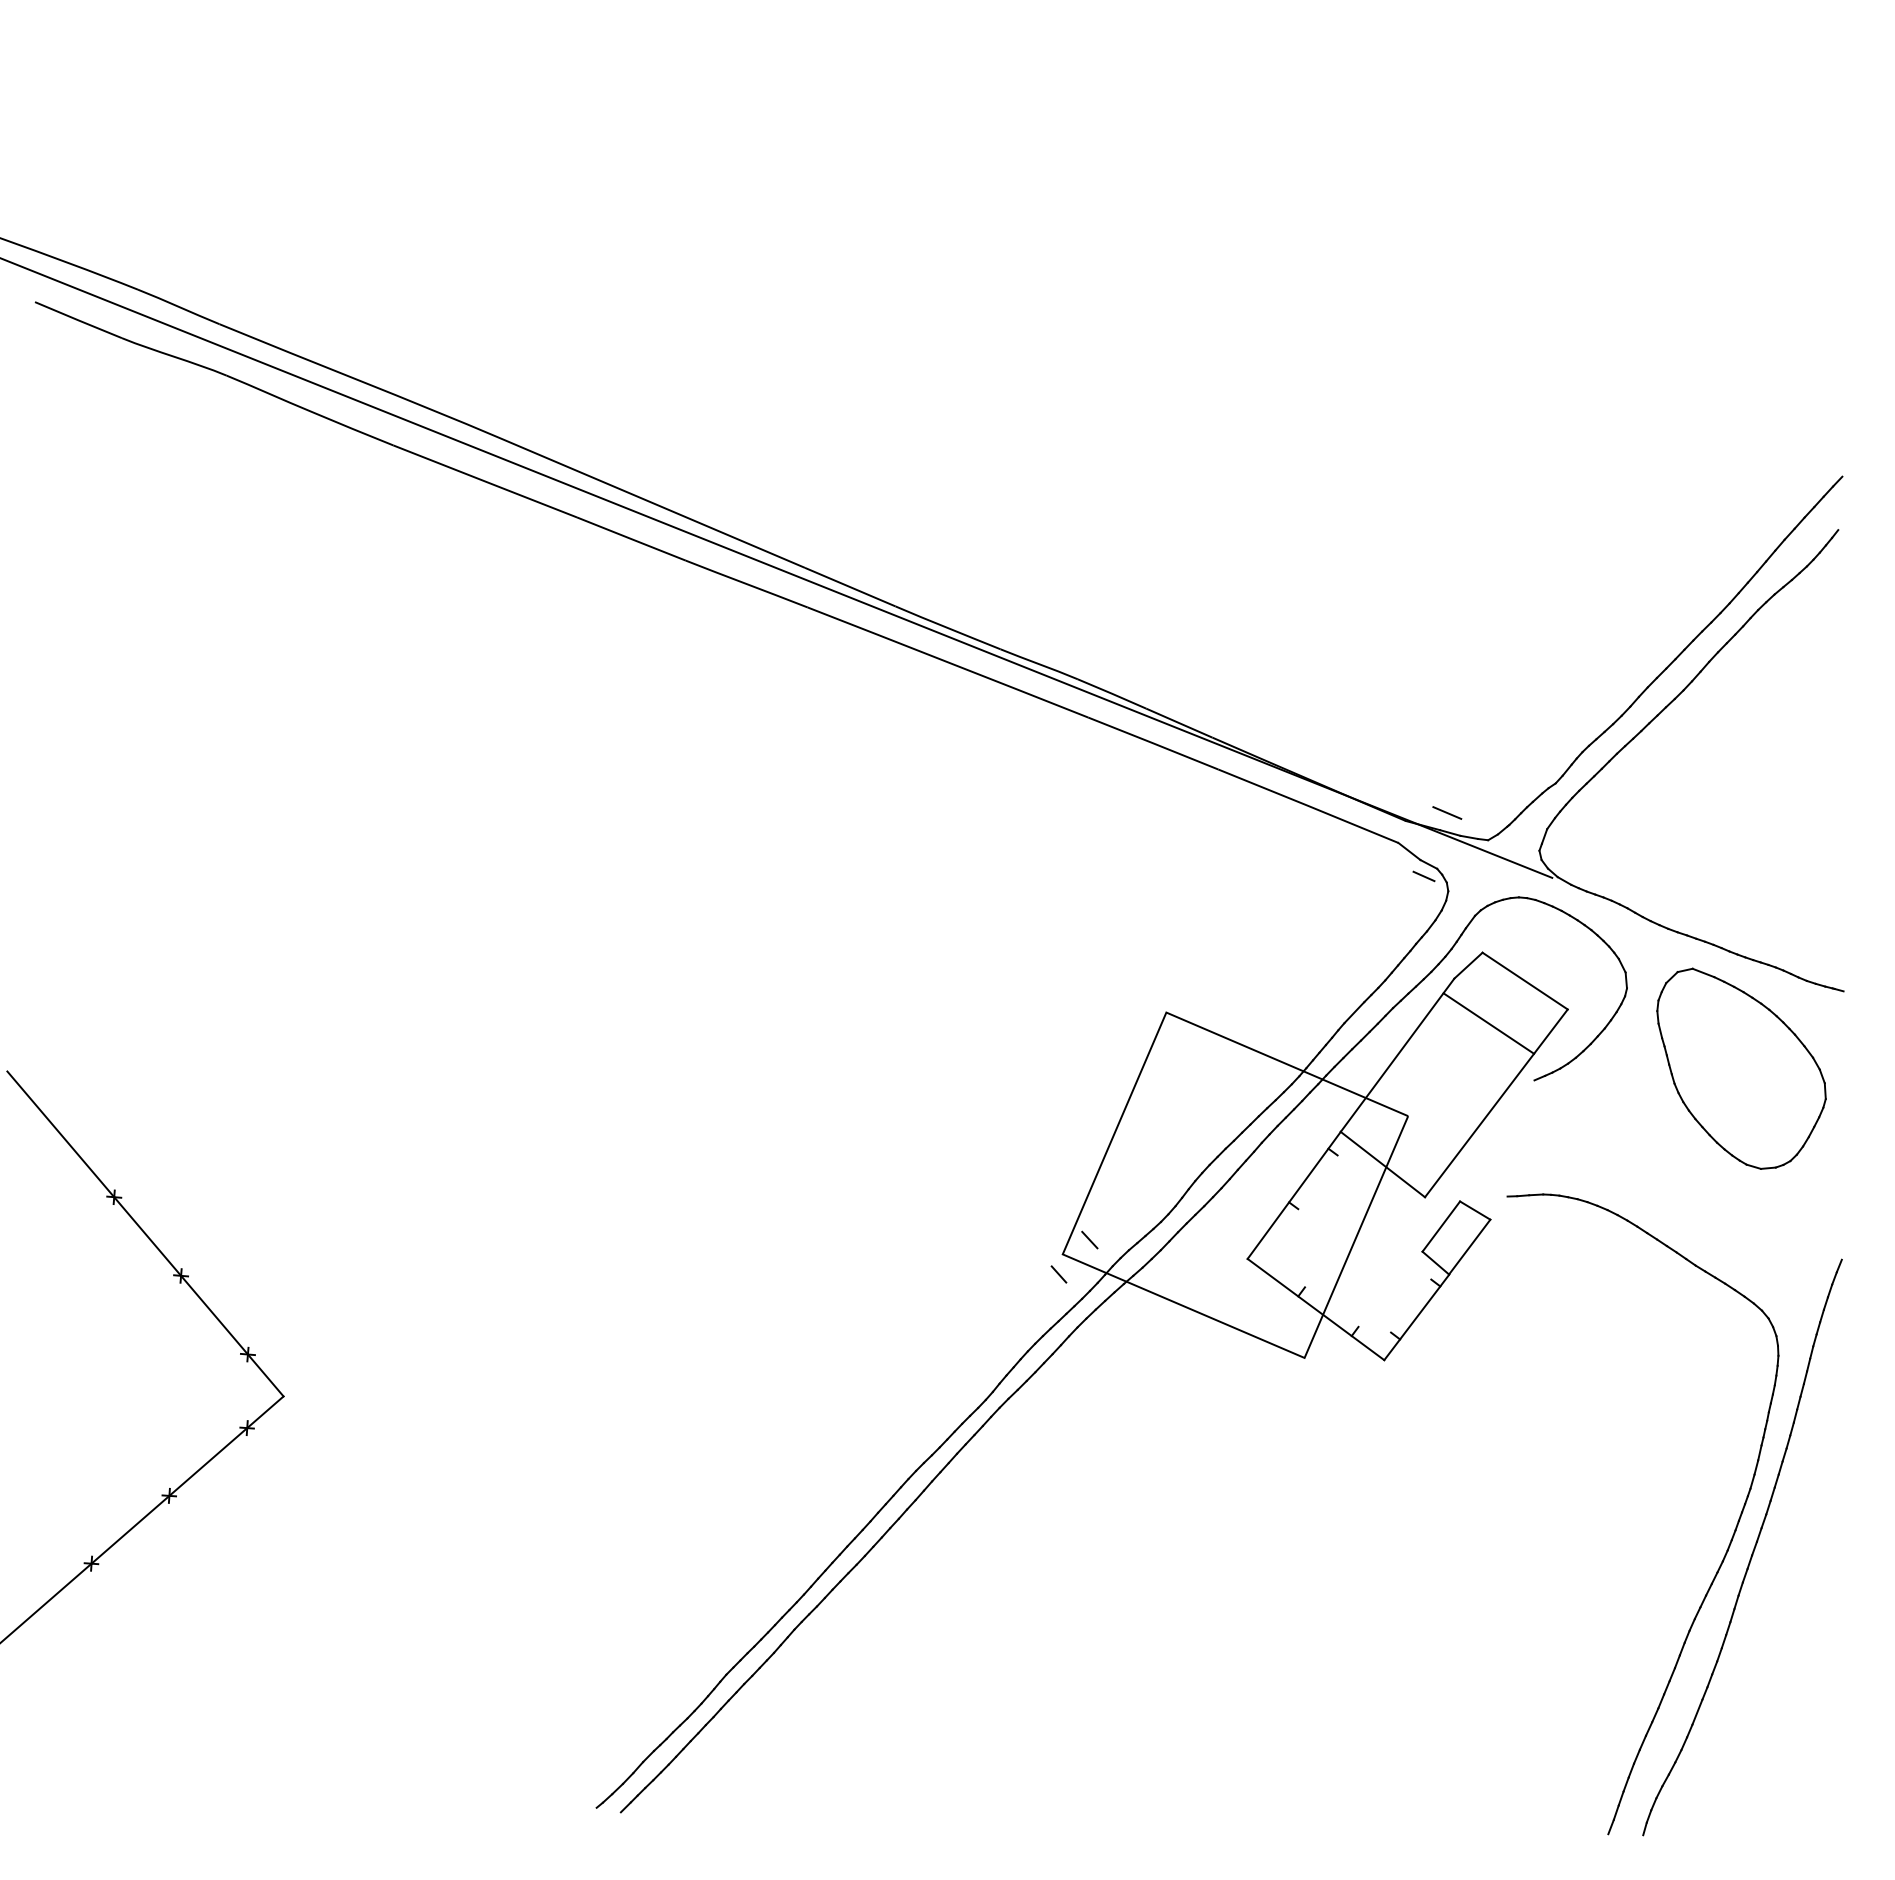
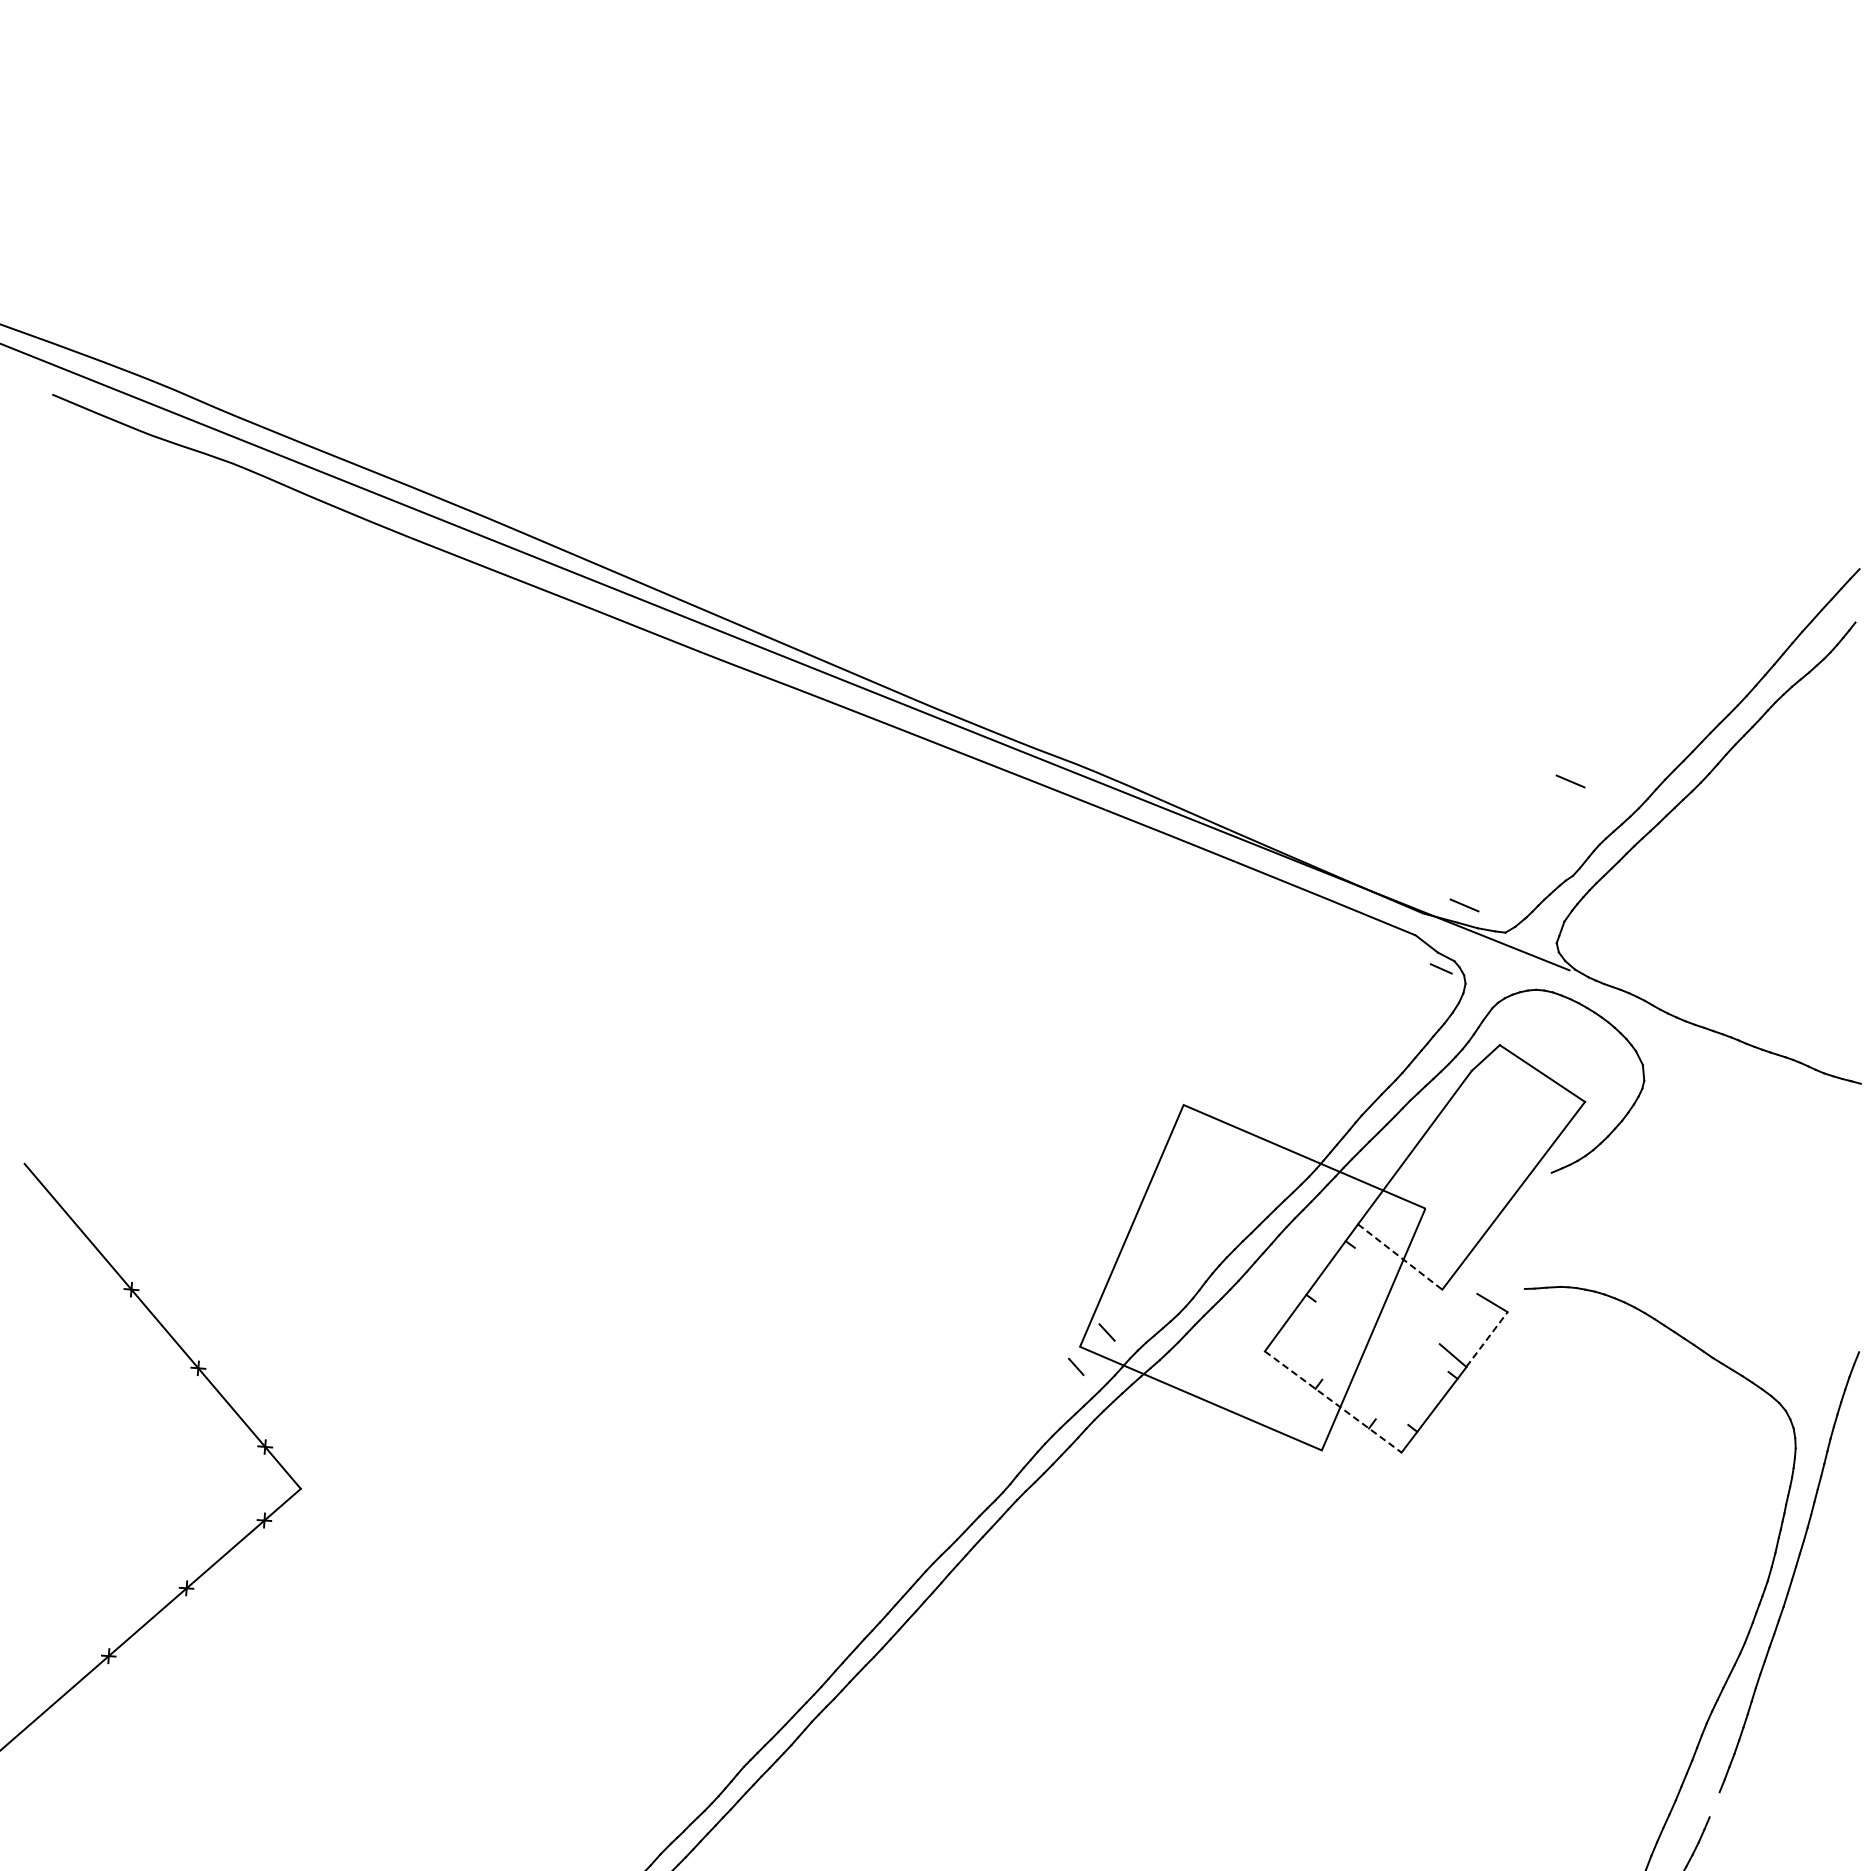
line: (1553, 688) -> (1570, 780), added
line: (1488, 1023) -> (1505, 1115), removed
part: (1741, 1068) -> (1758, 1160), removed
line: (1383, 1164) -> (1400, 1256), solid -> dashed
line: (1441, 1226) -> (1458, 1318), removed
line: (1470, 1246) -> (1487, 1338), solid -> dashed
line: (1316, 1309) -> (1333, 1401), solid -> dashed
line: (1697, 1711) -> (1714, 1803), removed

